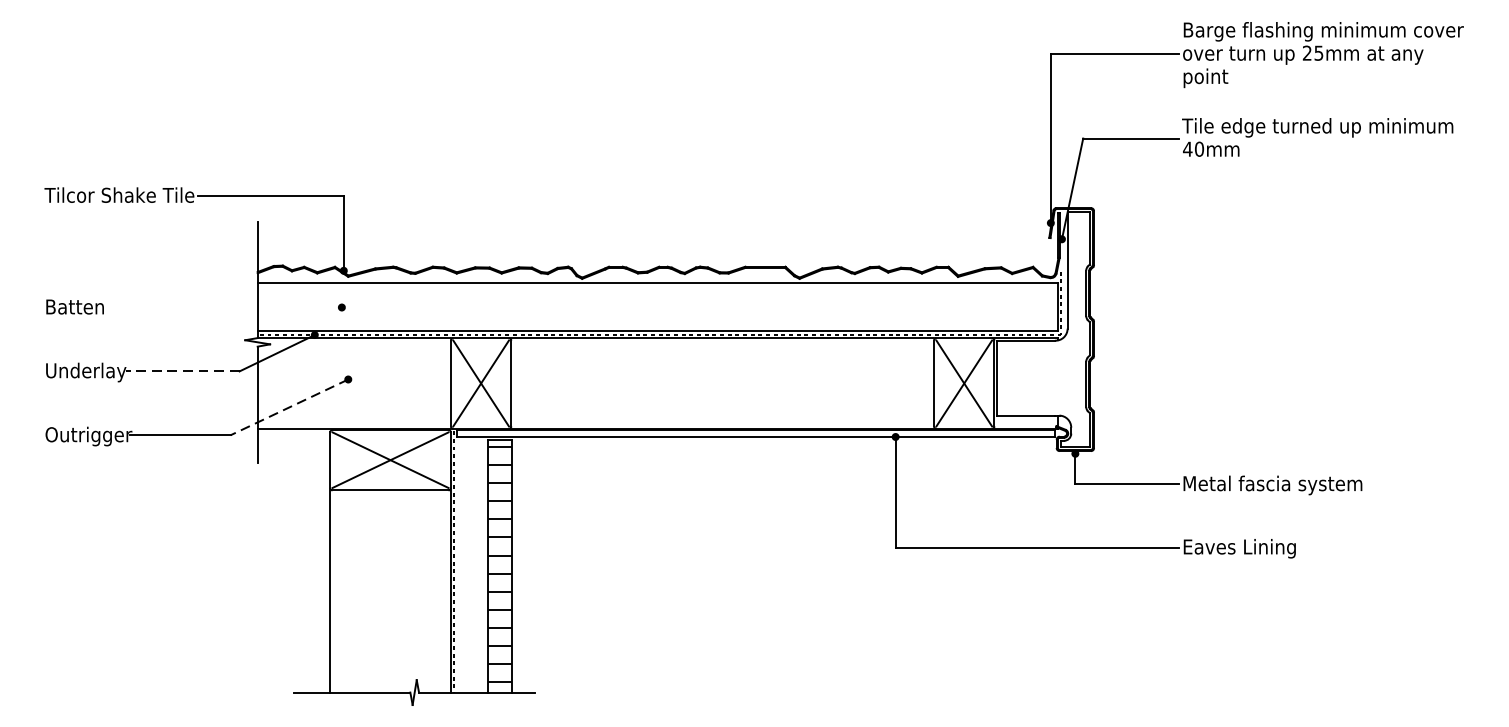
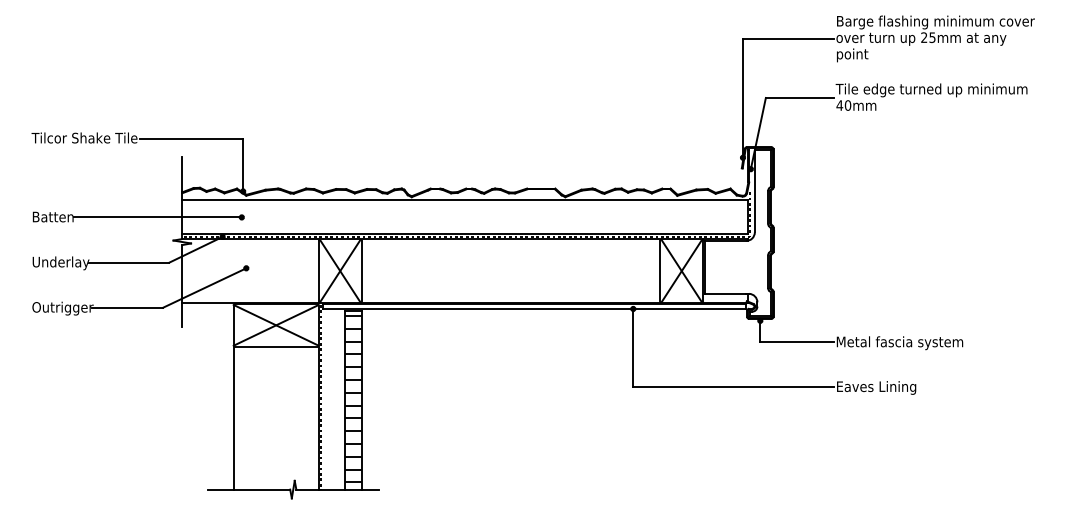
line: (222, 307) -> (157, 217), added
line: (181, 371) -> (128, 262), dashed -> solid
line: (289, 408) -> (204, 288), dashed -> solid

